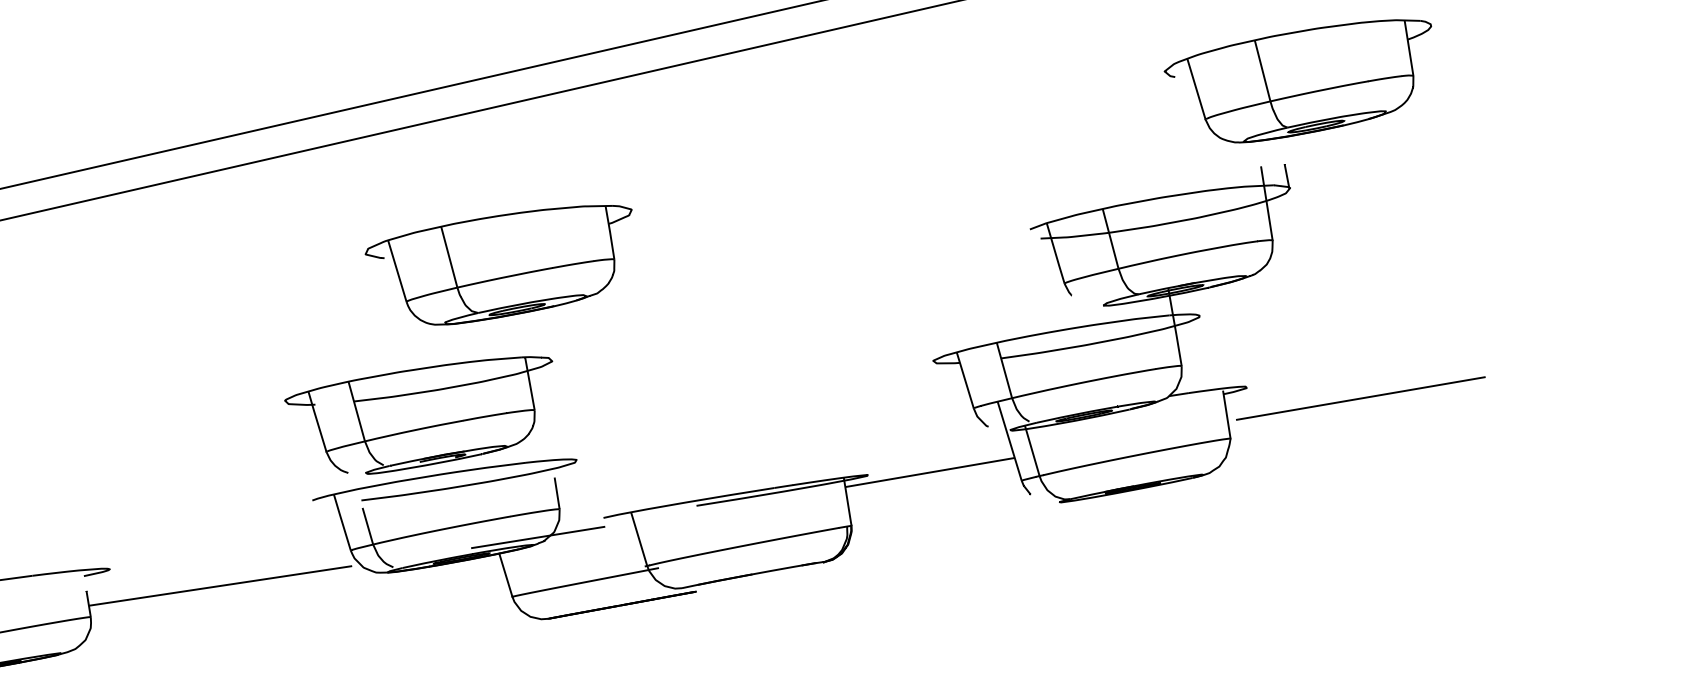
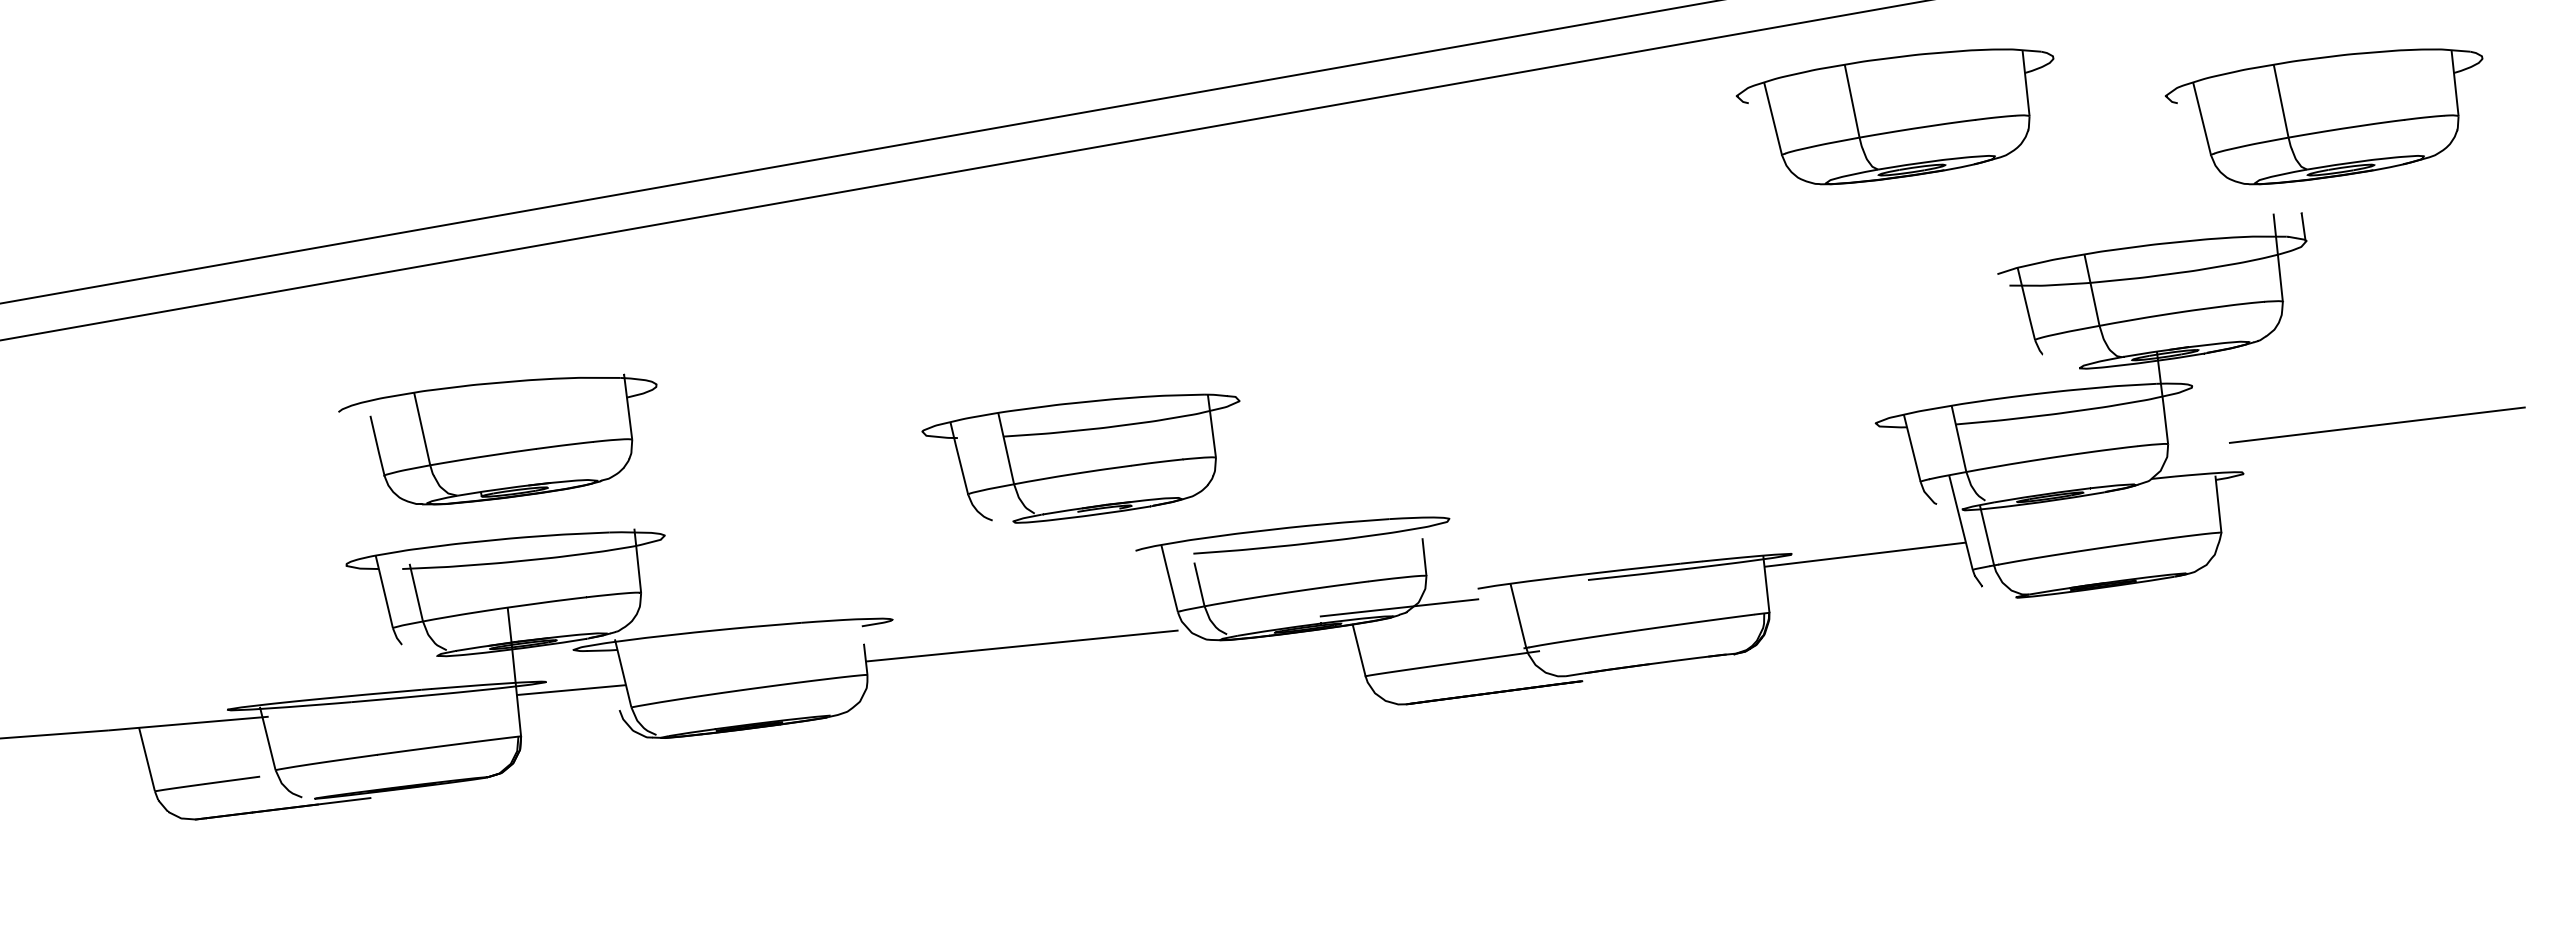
part: (936, 100) -> (1894, 116), added
part: (500, 265) -> (1371, 285), removed
line: (1360, 397) -> (2377, 424), moved
part: (420, 416) -> (1080, 458), moved

